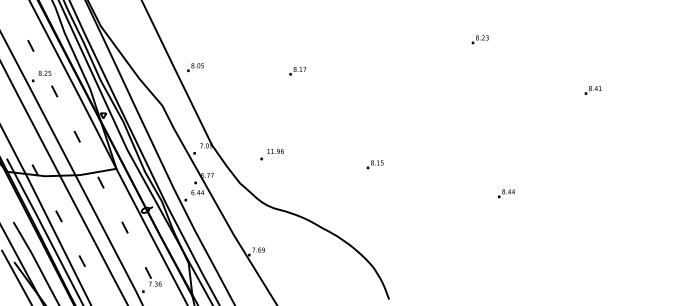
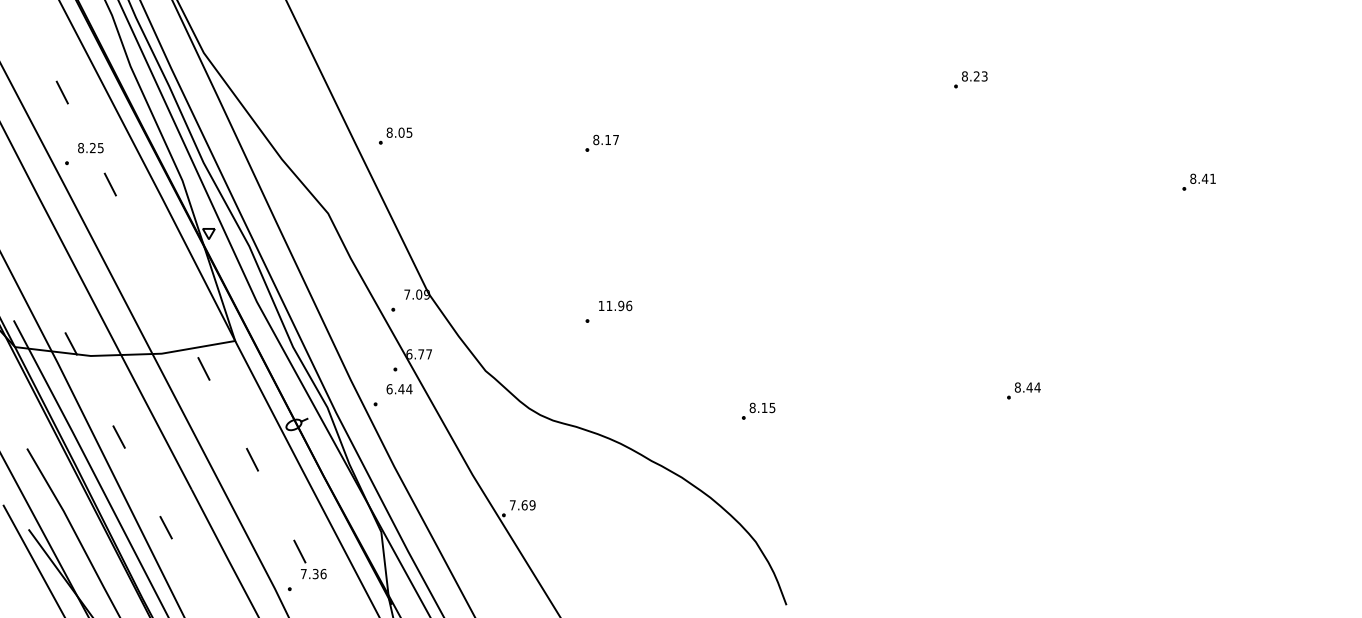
line: (76, 136) -> (154, 275), removed
part: (271, 154) -> (607, 312), moved
part: (374, 164) -> (756, 411), moved

